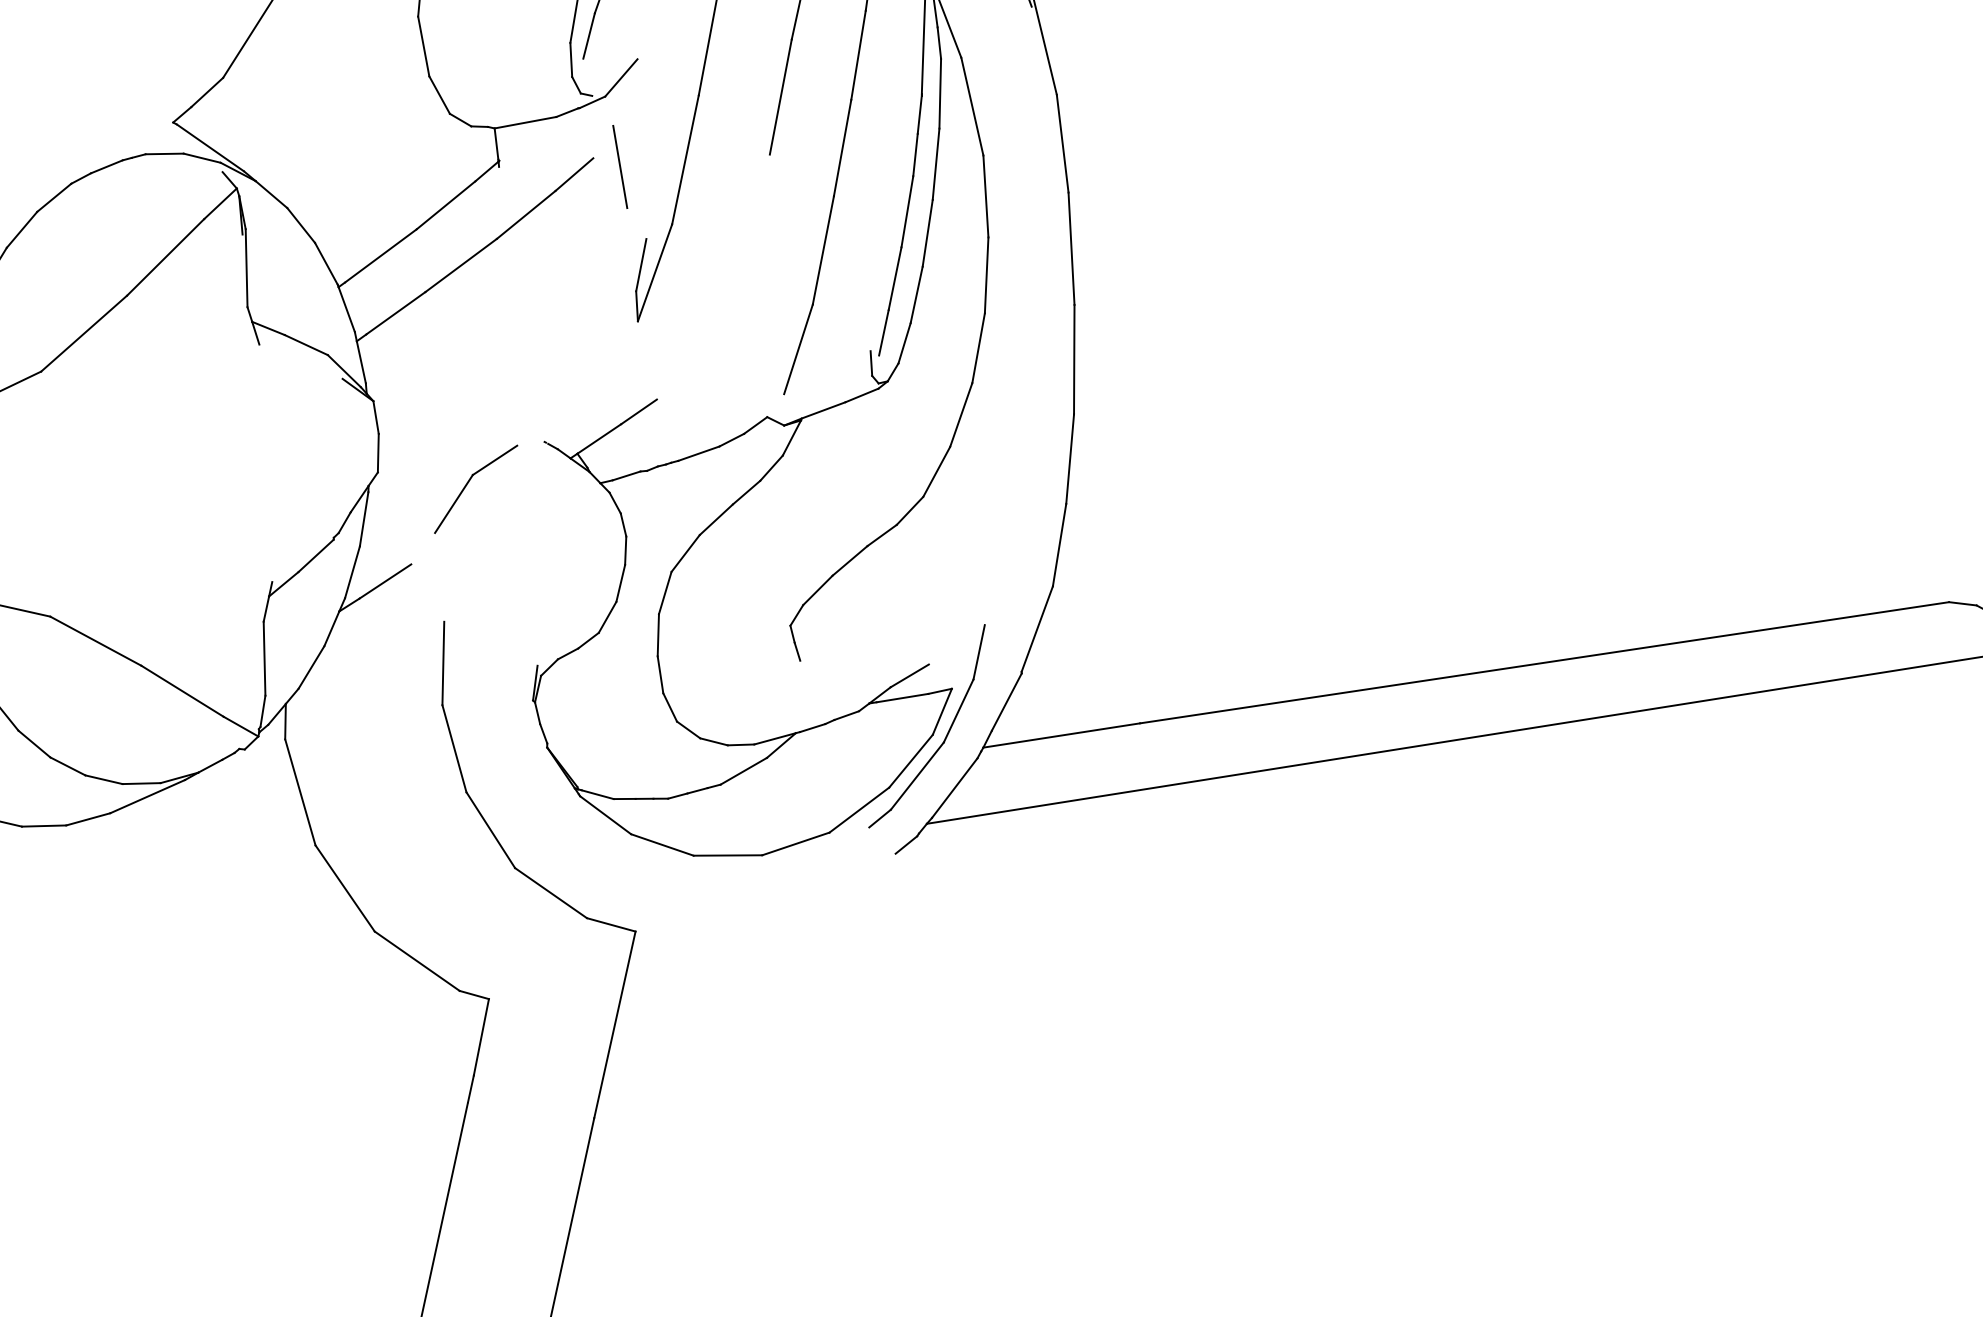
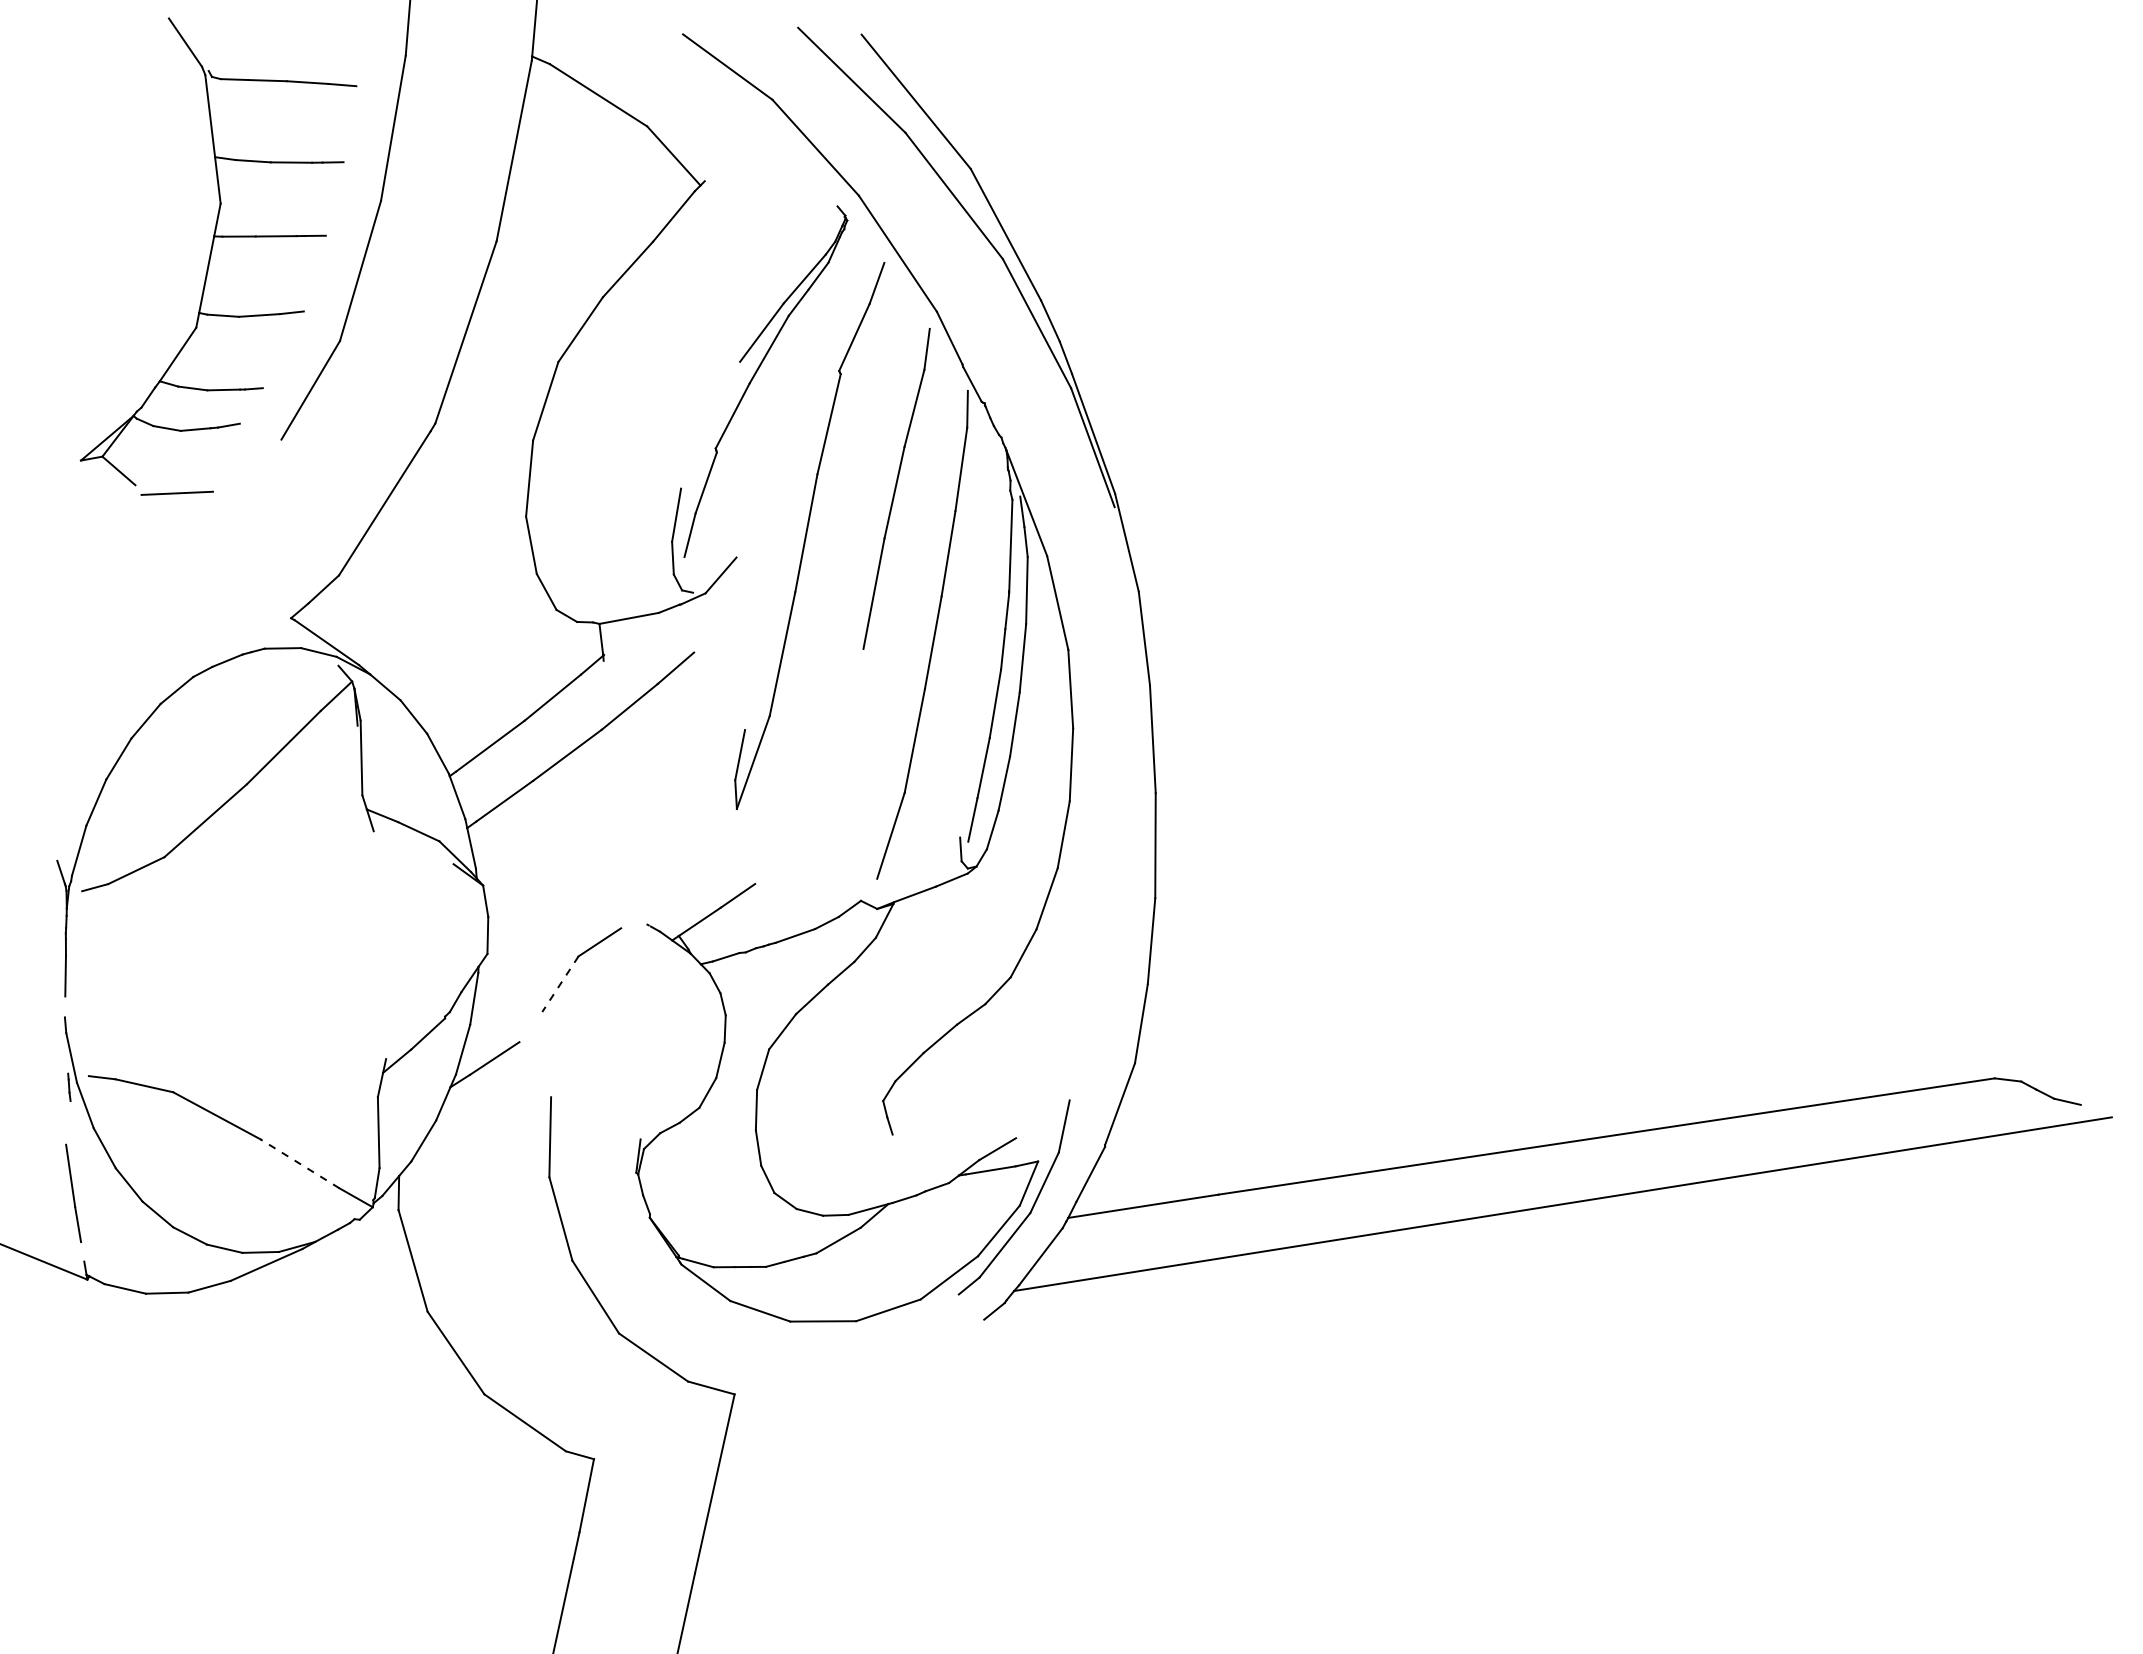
line: (619, 166) -> (719, 660), removed
line: (454, 504) -> (560, 984), solid -> dashed
line: (181, 690) -> (299, 1163), solid -> dashed

